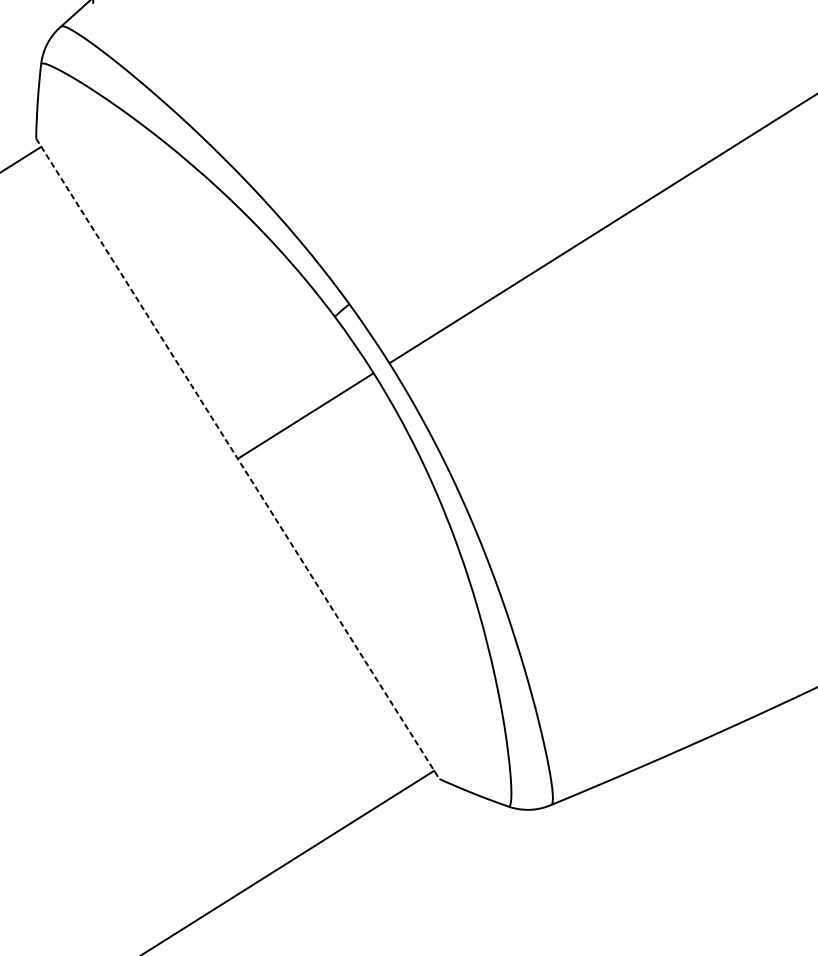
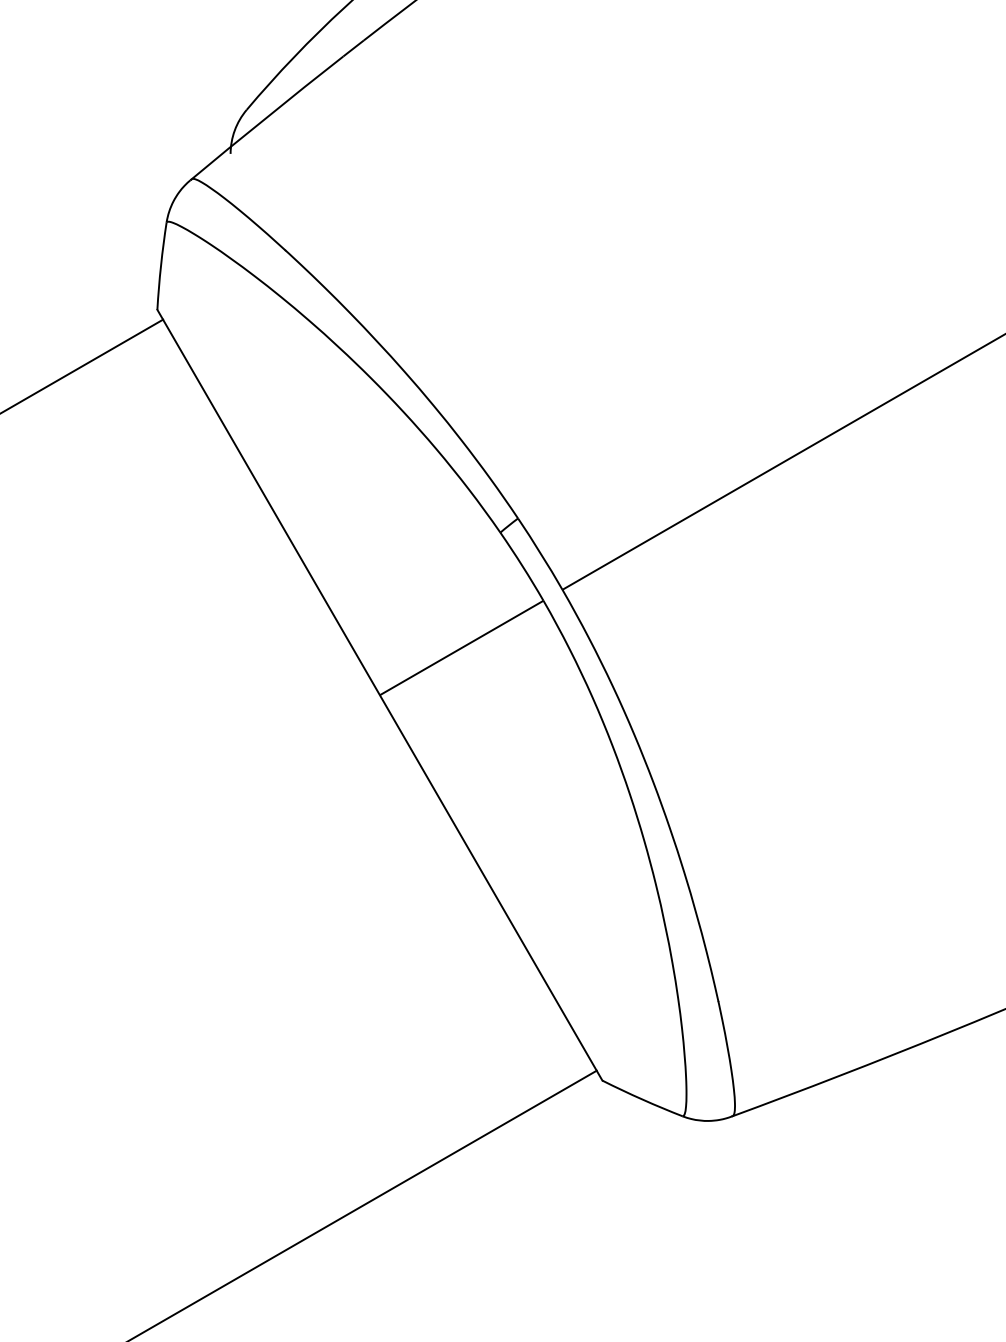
line: (238, 459) -> (380, 695), dashed -> solid

